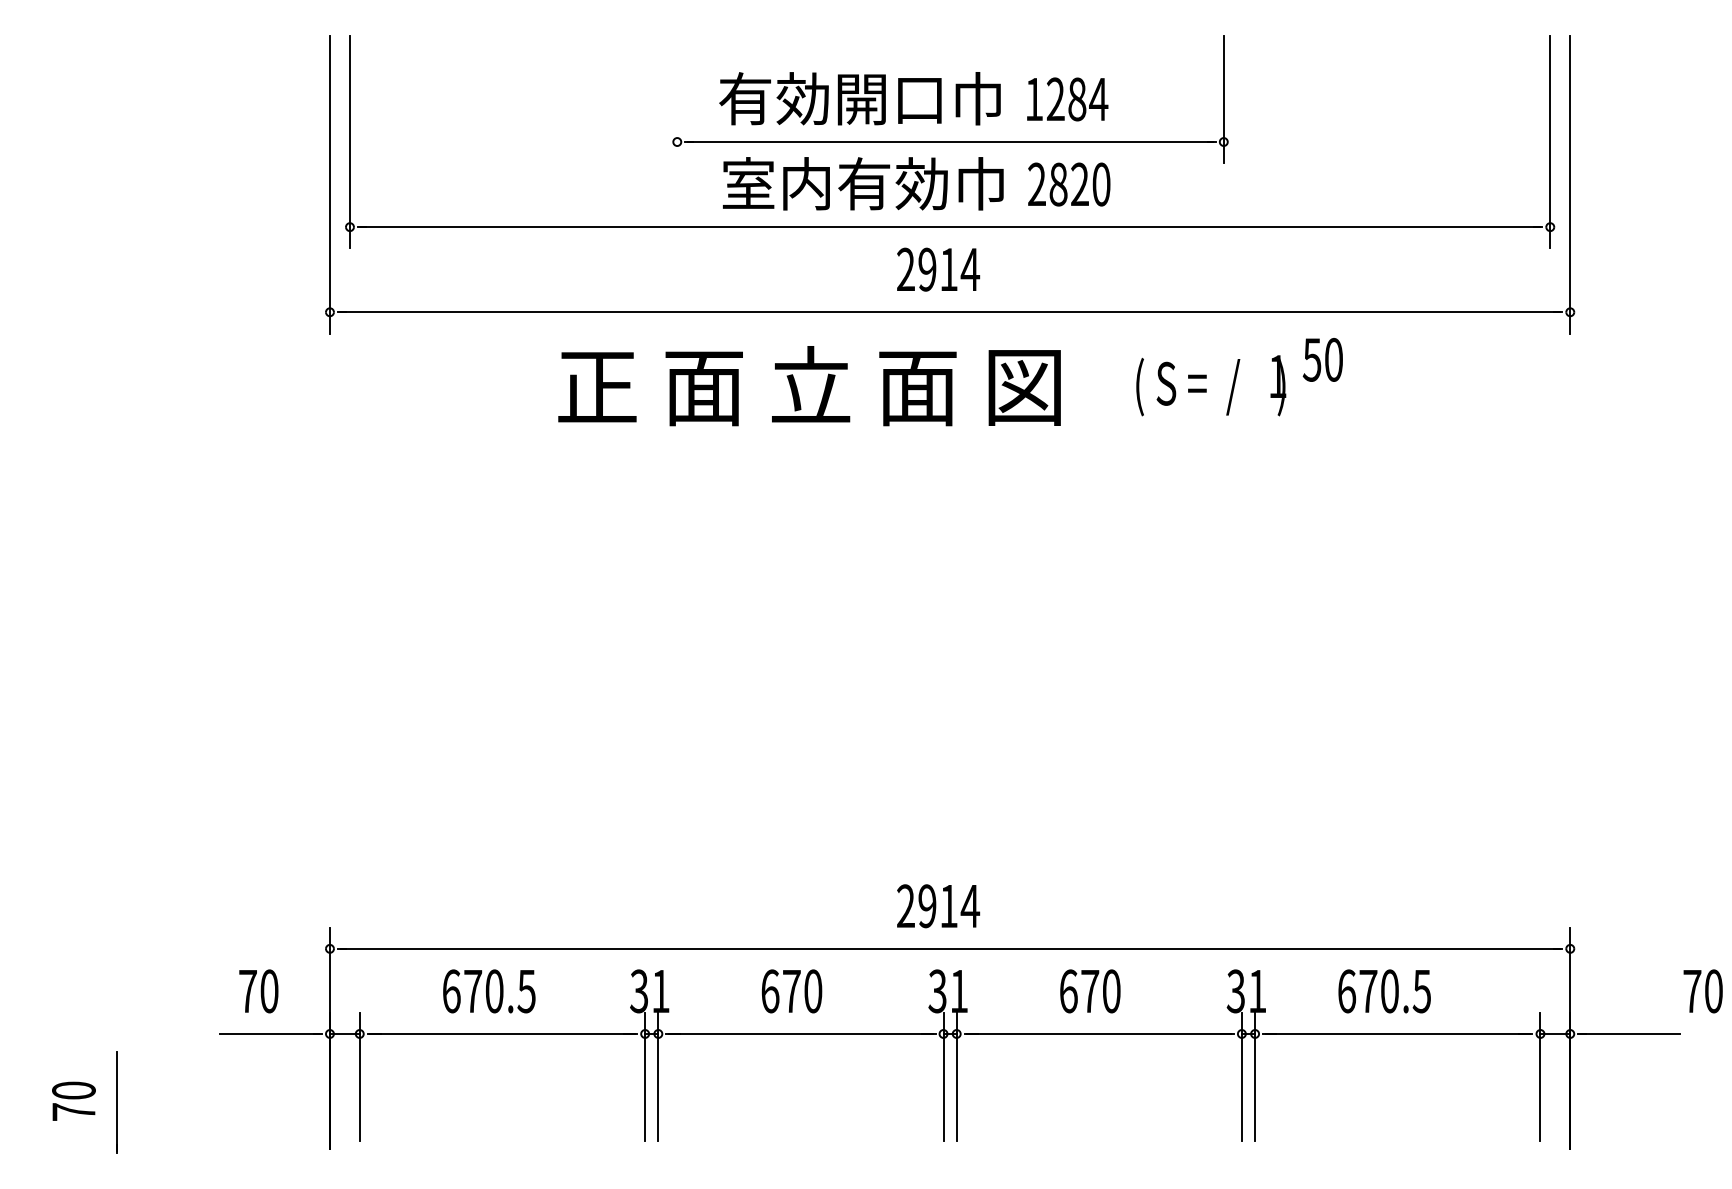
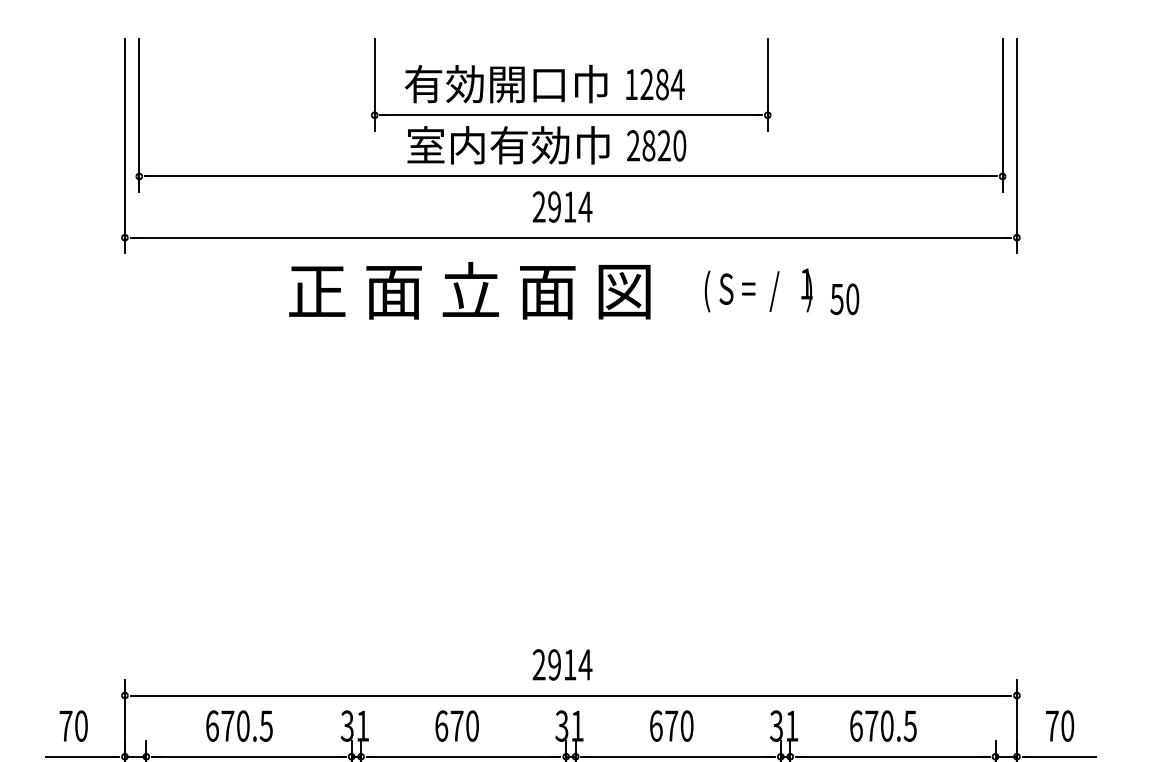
line: (677, 99) -> (374, 84), added
text: (1322, 359) -> (844, 299), moved
text: (1702, 991) -> (1059, 726), moved

